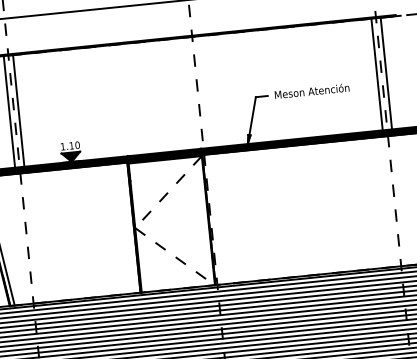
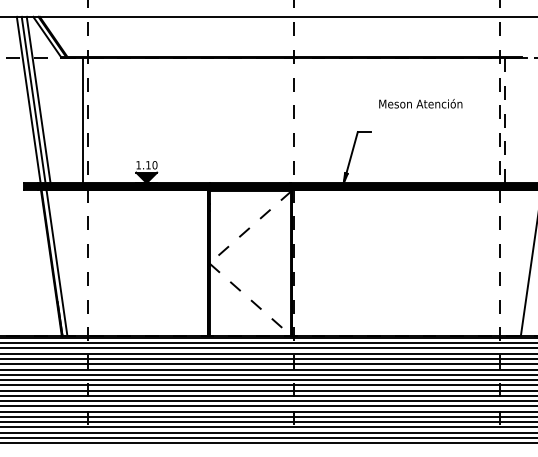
line: (376, 74) -> (494, 120), removed
line: (386, 74) -> (505, 121), solid -> dashed
text: (311, 90) -> (420, 103), moved
line: (18, 110) -> (93, 120), removed

